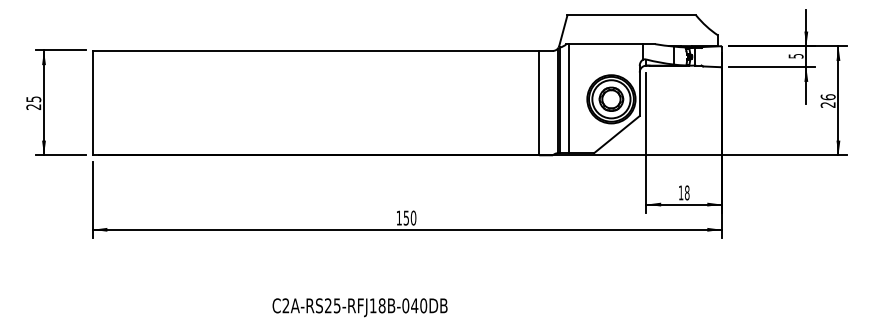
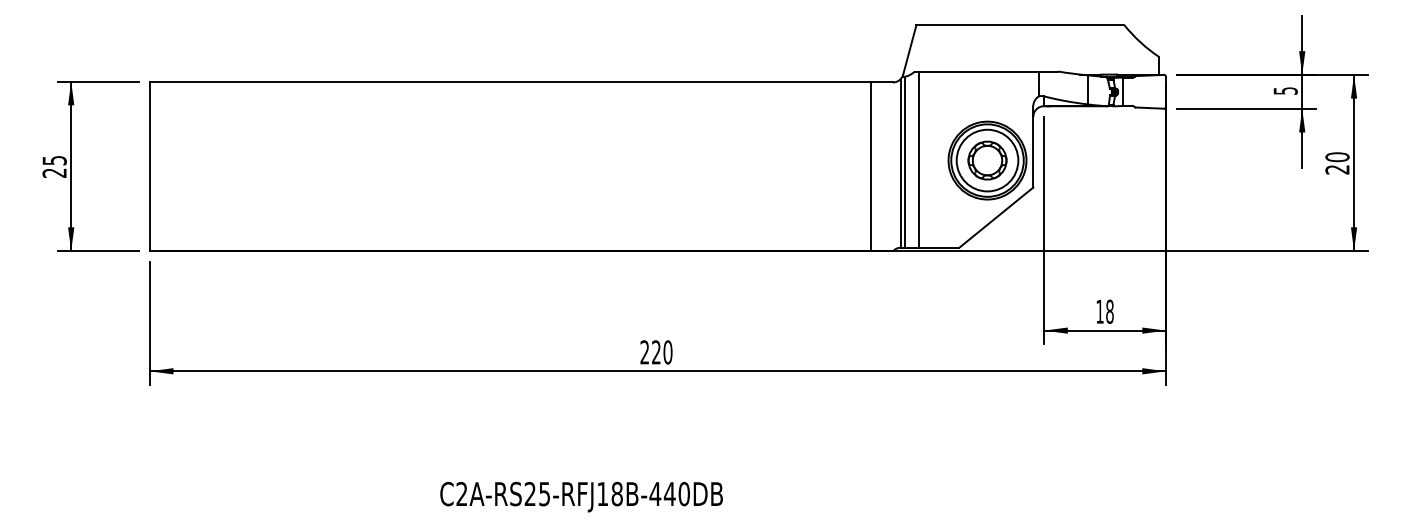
text: (827, 97) -> (1336, 157), 26 -> 20
text: (402, 217) -> (650, 351), 150 -> 220
text: (405, 305) -> (654, 493), C2A-RS25-RFJ18B-040DB -> C2A-RS25-RFJ18B-440DB

